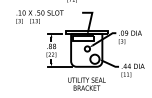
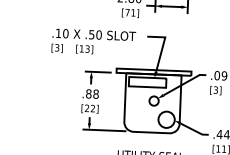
text: (39, 16) -> (92, 41), moved

